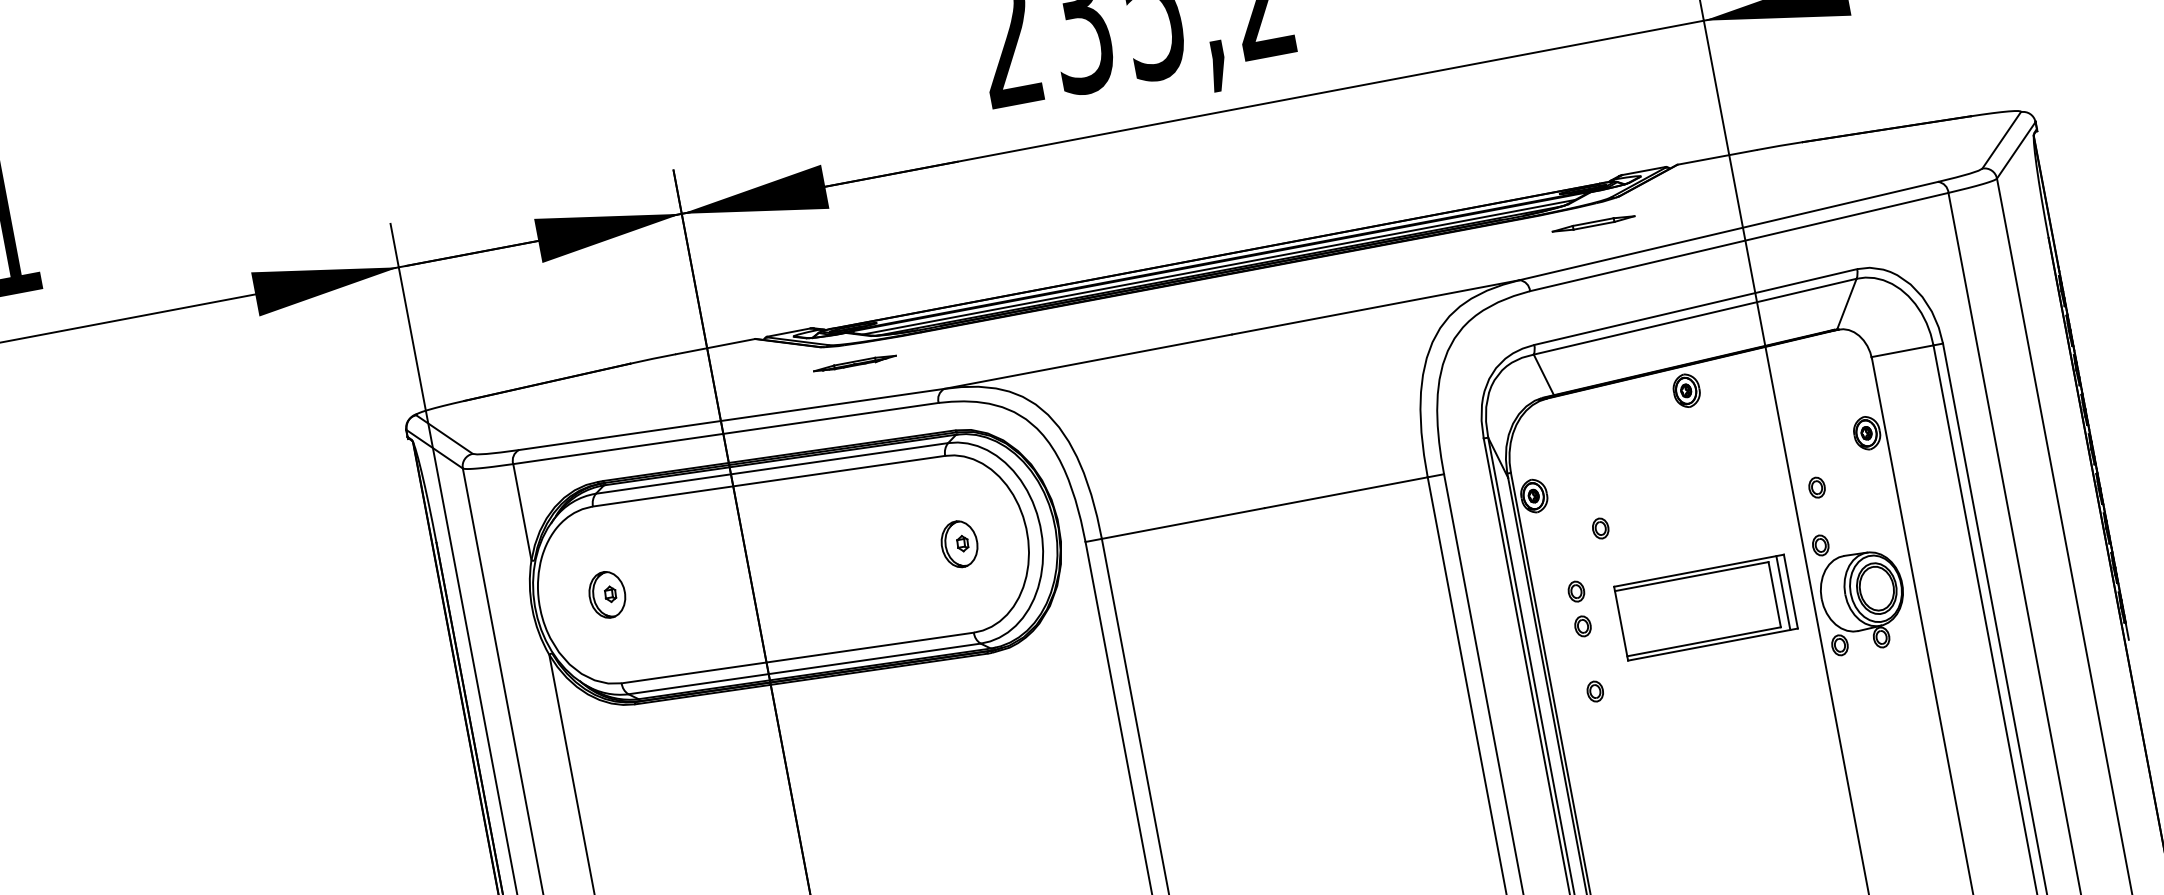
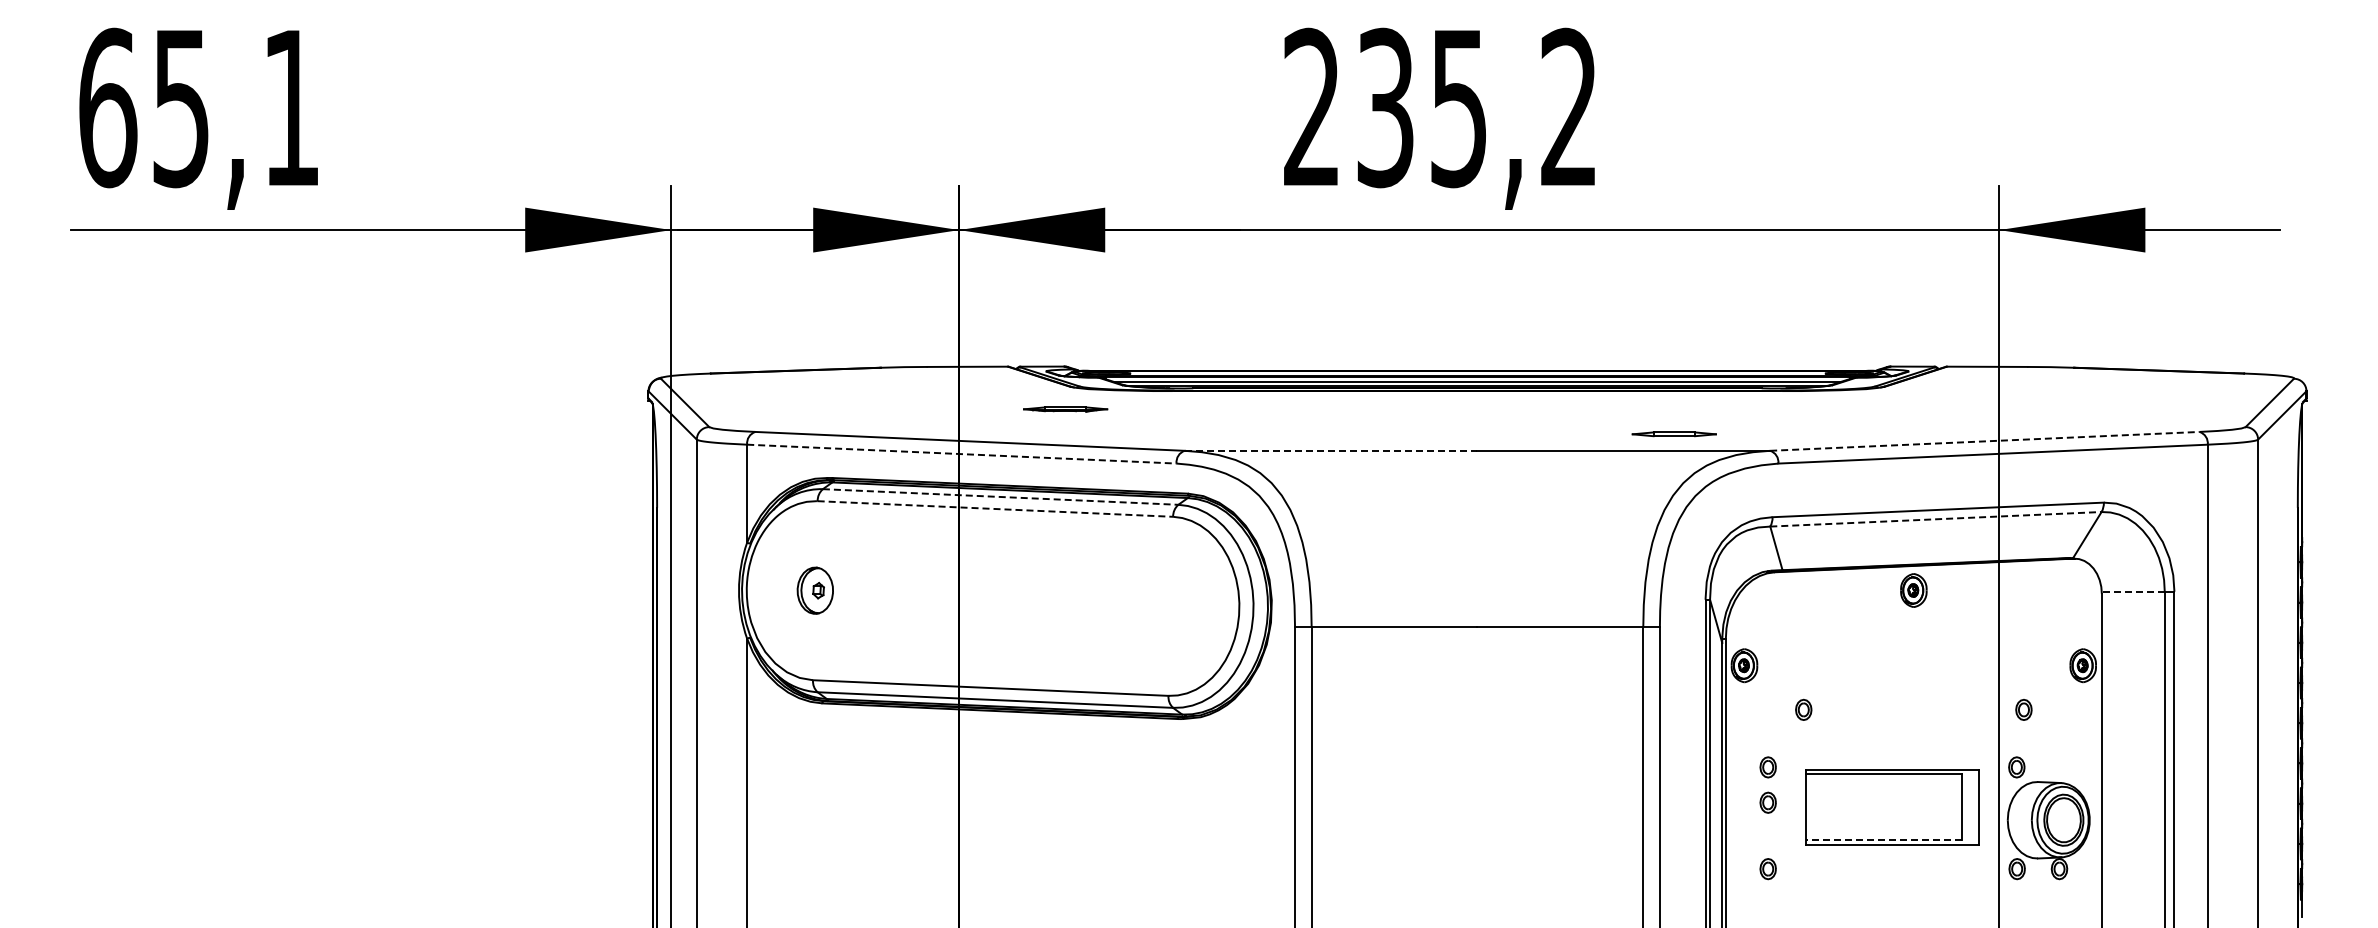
part: (1592, 224) -> (1673, 434), moved
line: (1728, 231) -> (1984, 441), solid -> dashed
line: (1694, 316) -> (1935, 519), solid -> dashed
line: (1902, 350) -> (2133, 591), solid -> dashed
line: (1088, 361) -> (1331, 450), solid -> dashed
part: (854, 363) -> (1065, 409), moved
line: (725, 433) -> (961, 454), solid -> dashed
line: (771, 467) -> (1000, 496), solid -> dashed
line: (769, 481) -> (995, 509), solid -> dashed
part: (959, 544) -> (1170, 606), removed
line: (1783, 592) -> (1971, 806), removed
line: (1703, 642) -> (1883, 840), solid -> dashed

